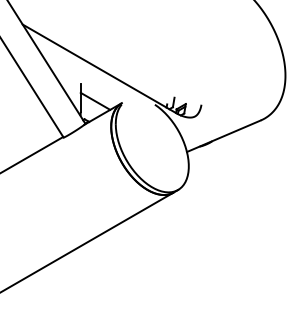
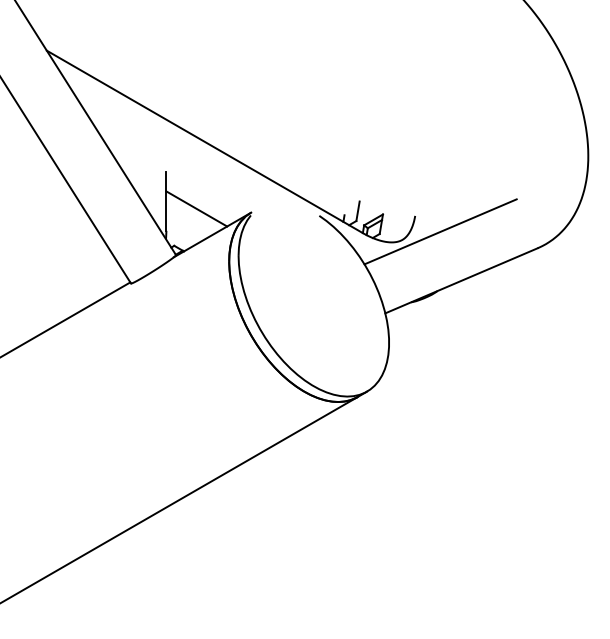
line: (213, 112) -> (439, 231), added

